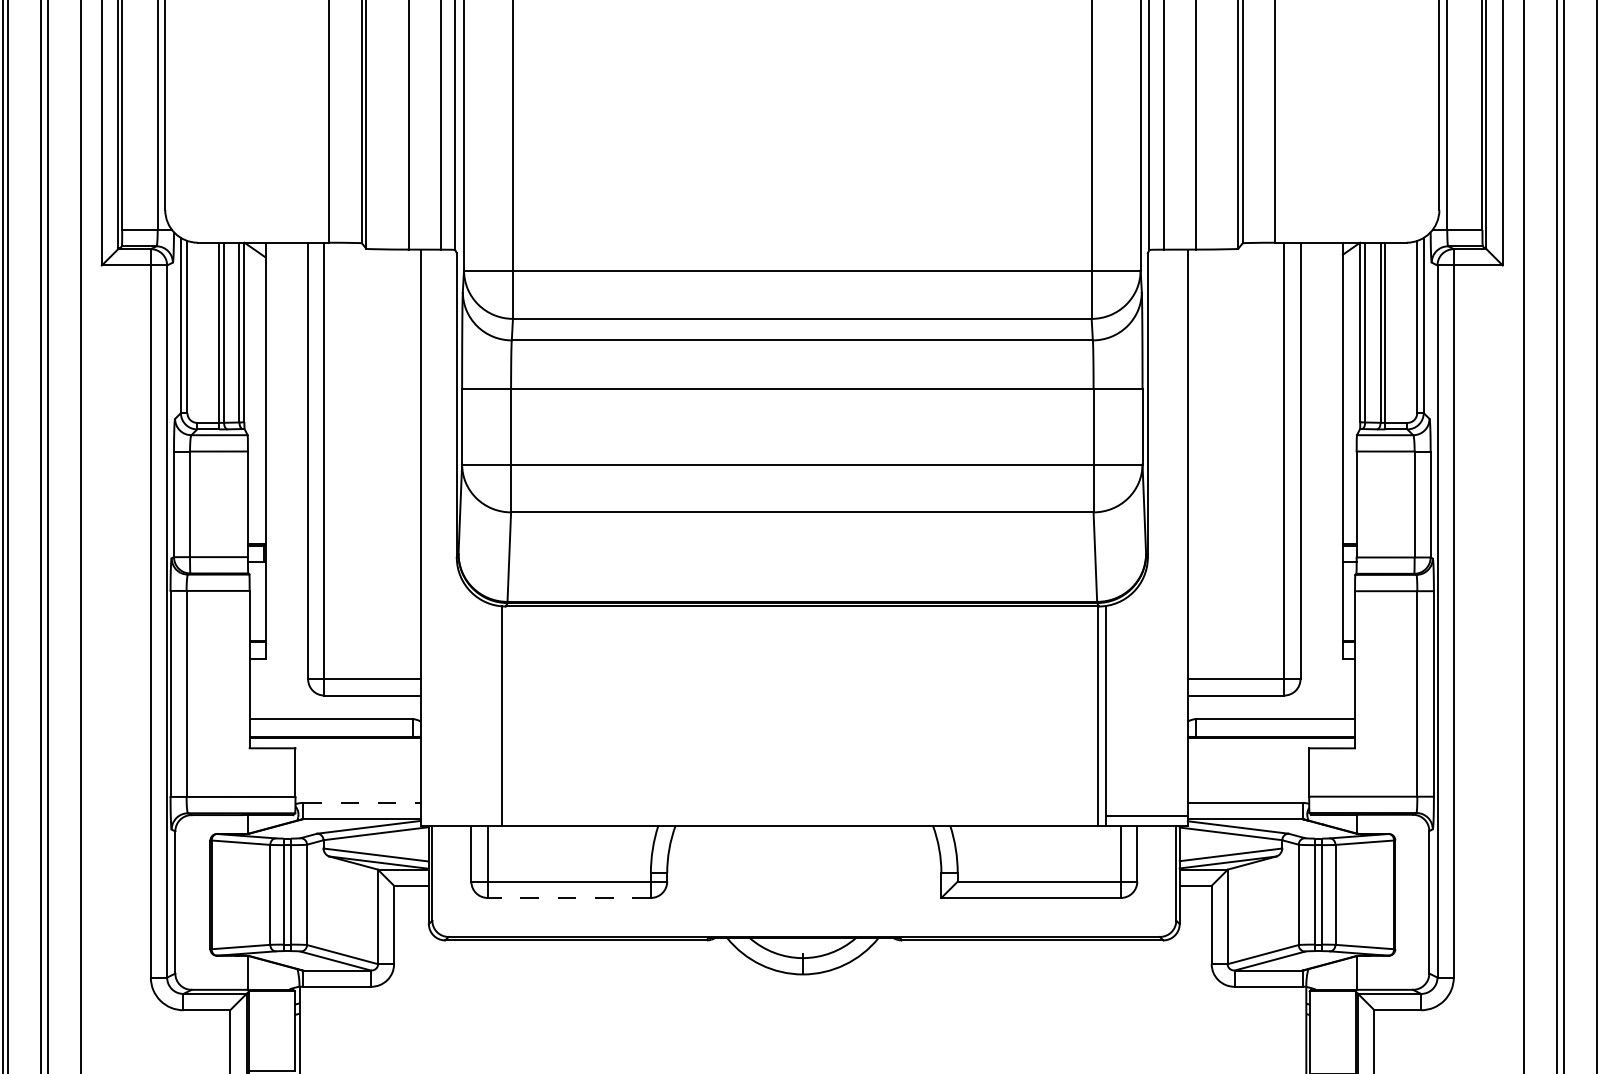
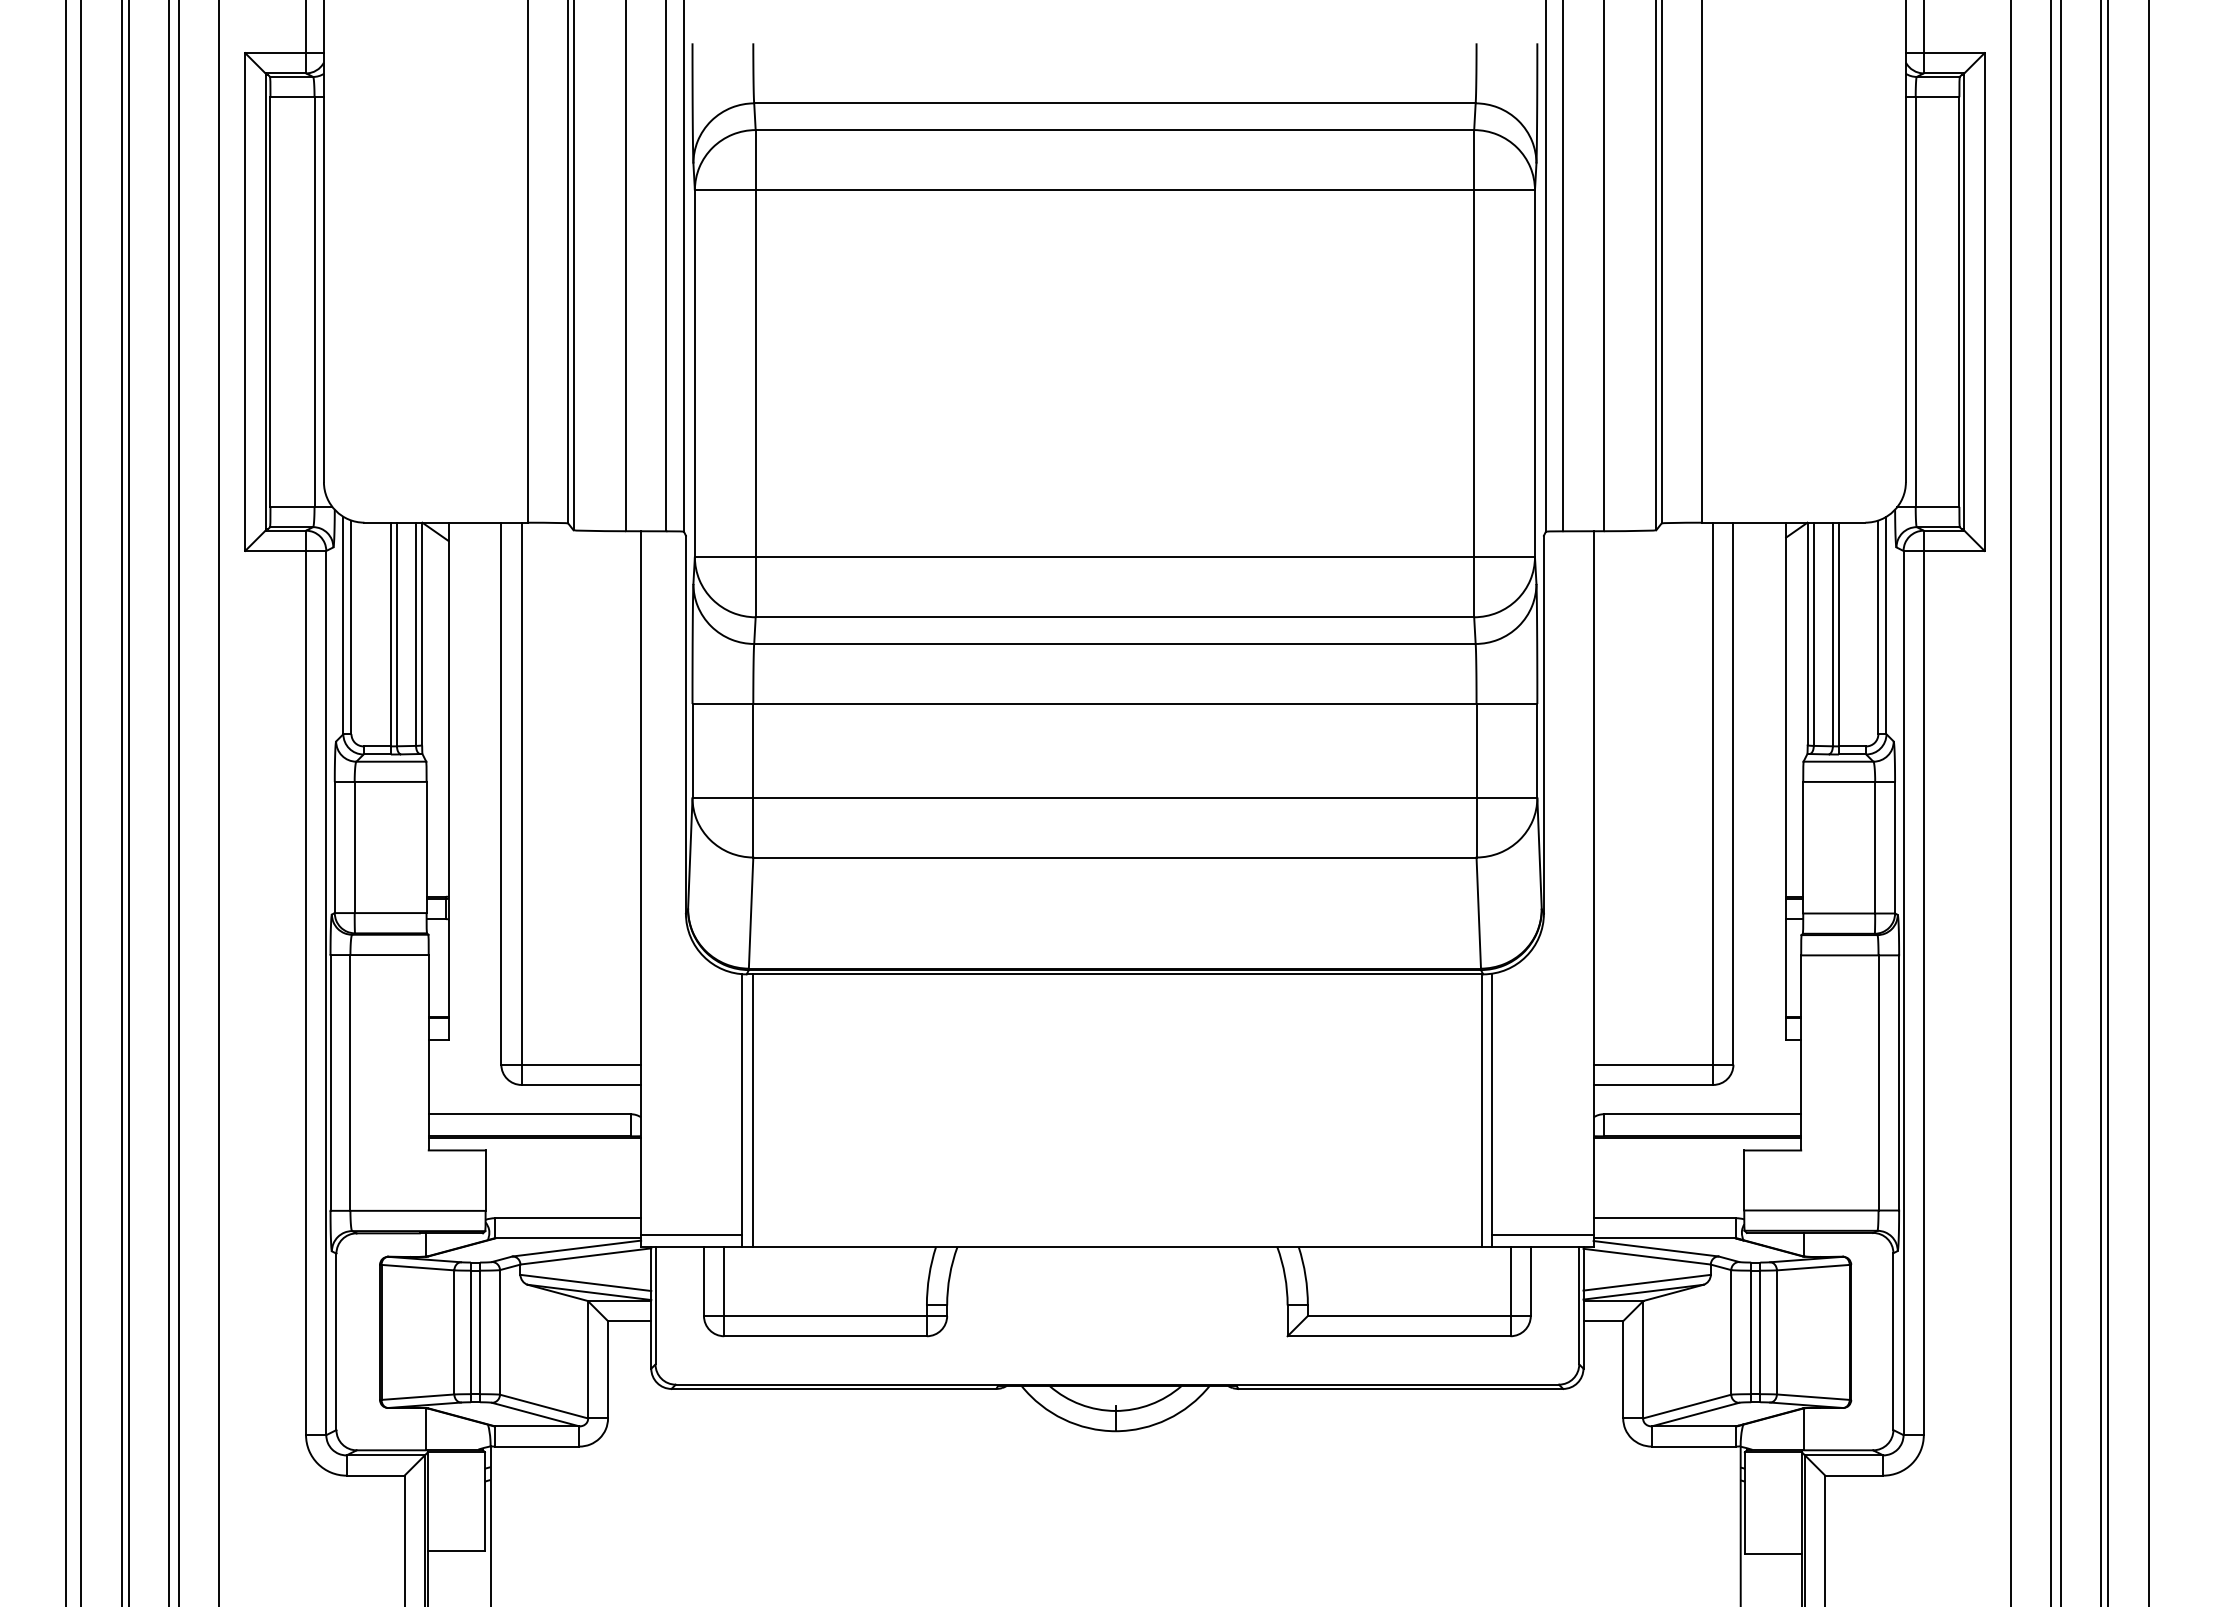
line: (510, 716) -> (752, 1110), added
line: (362, 803) -> (568, 1218), dashed -> solid
line: (461, 816) -> (691, 1234), added
line: (569, 898) -> (825, 1336), dashed -> solid

